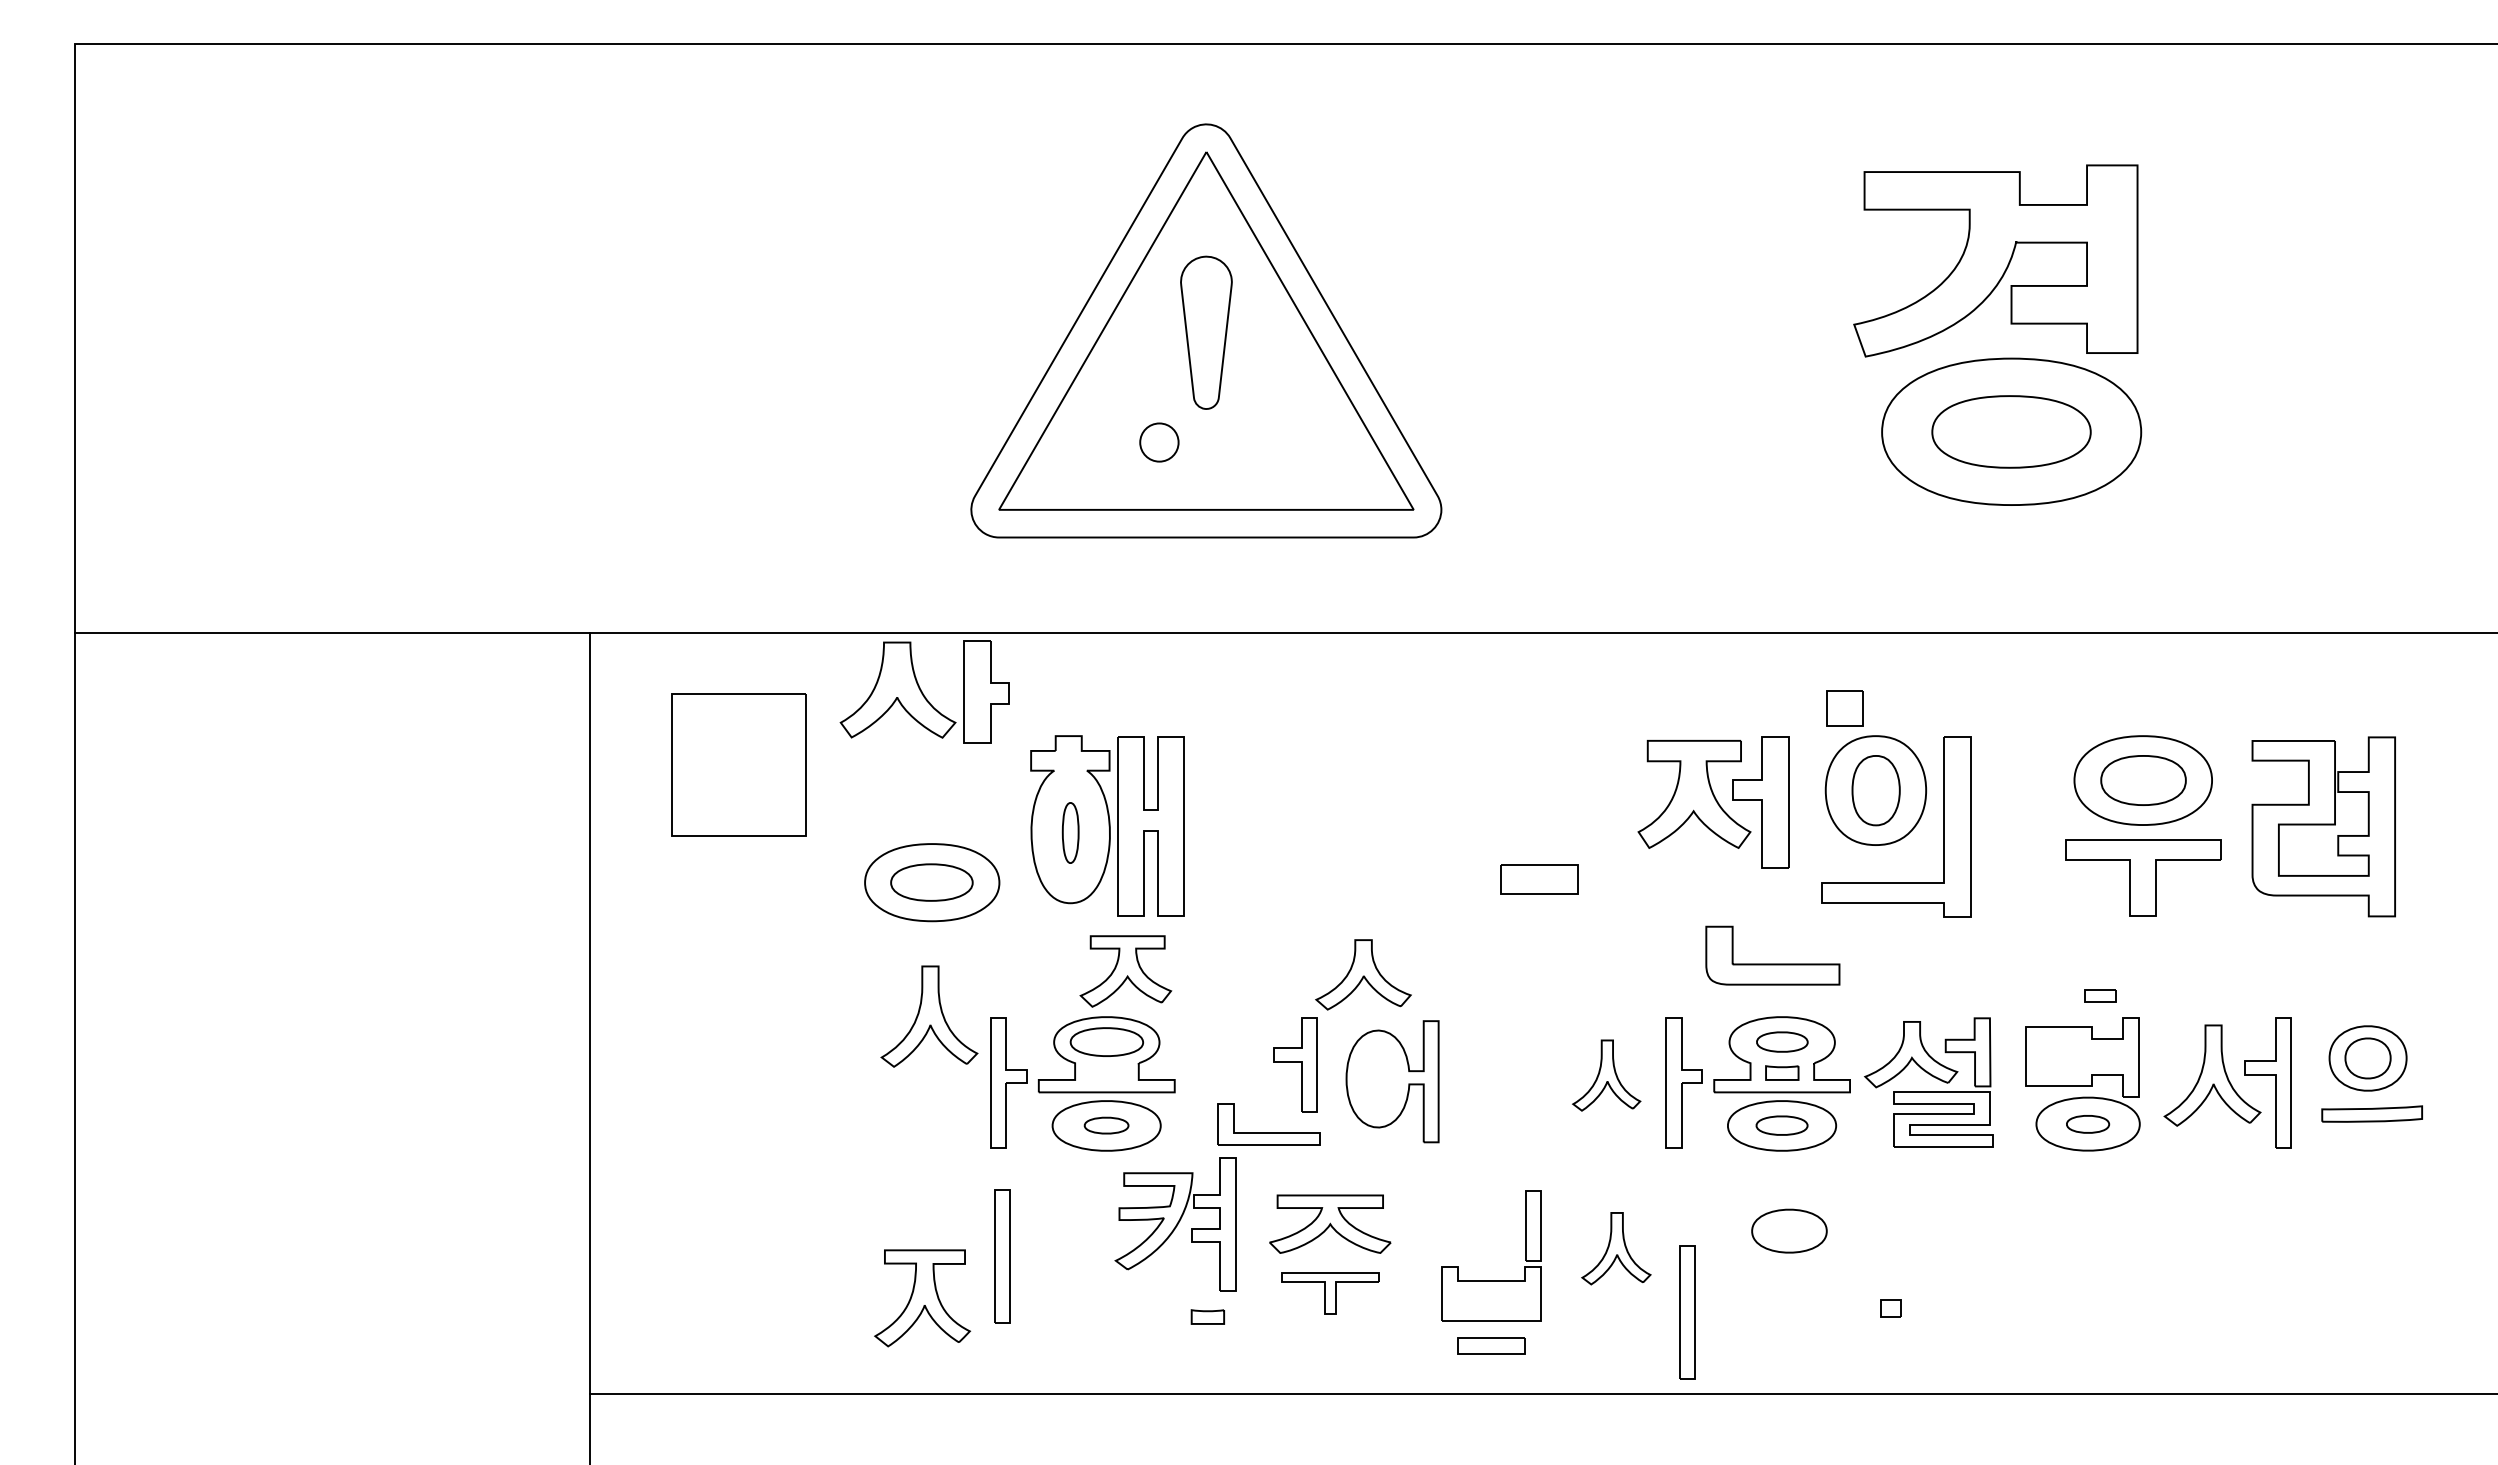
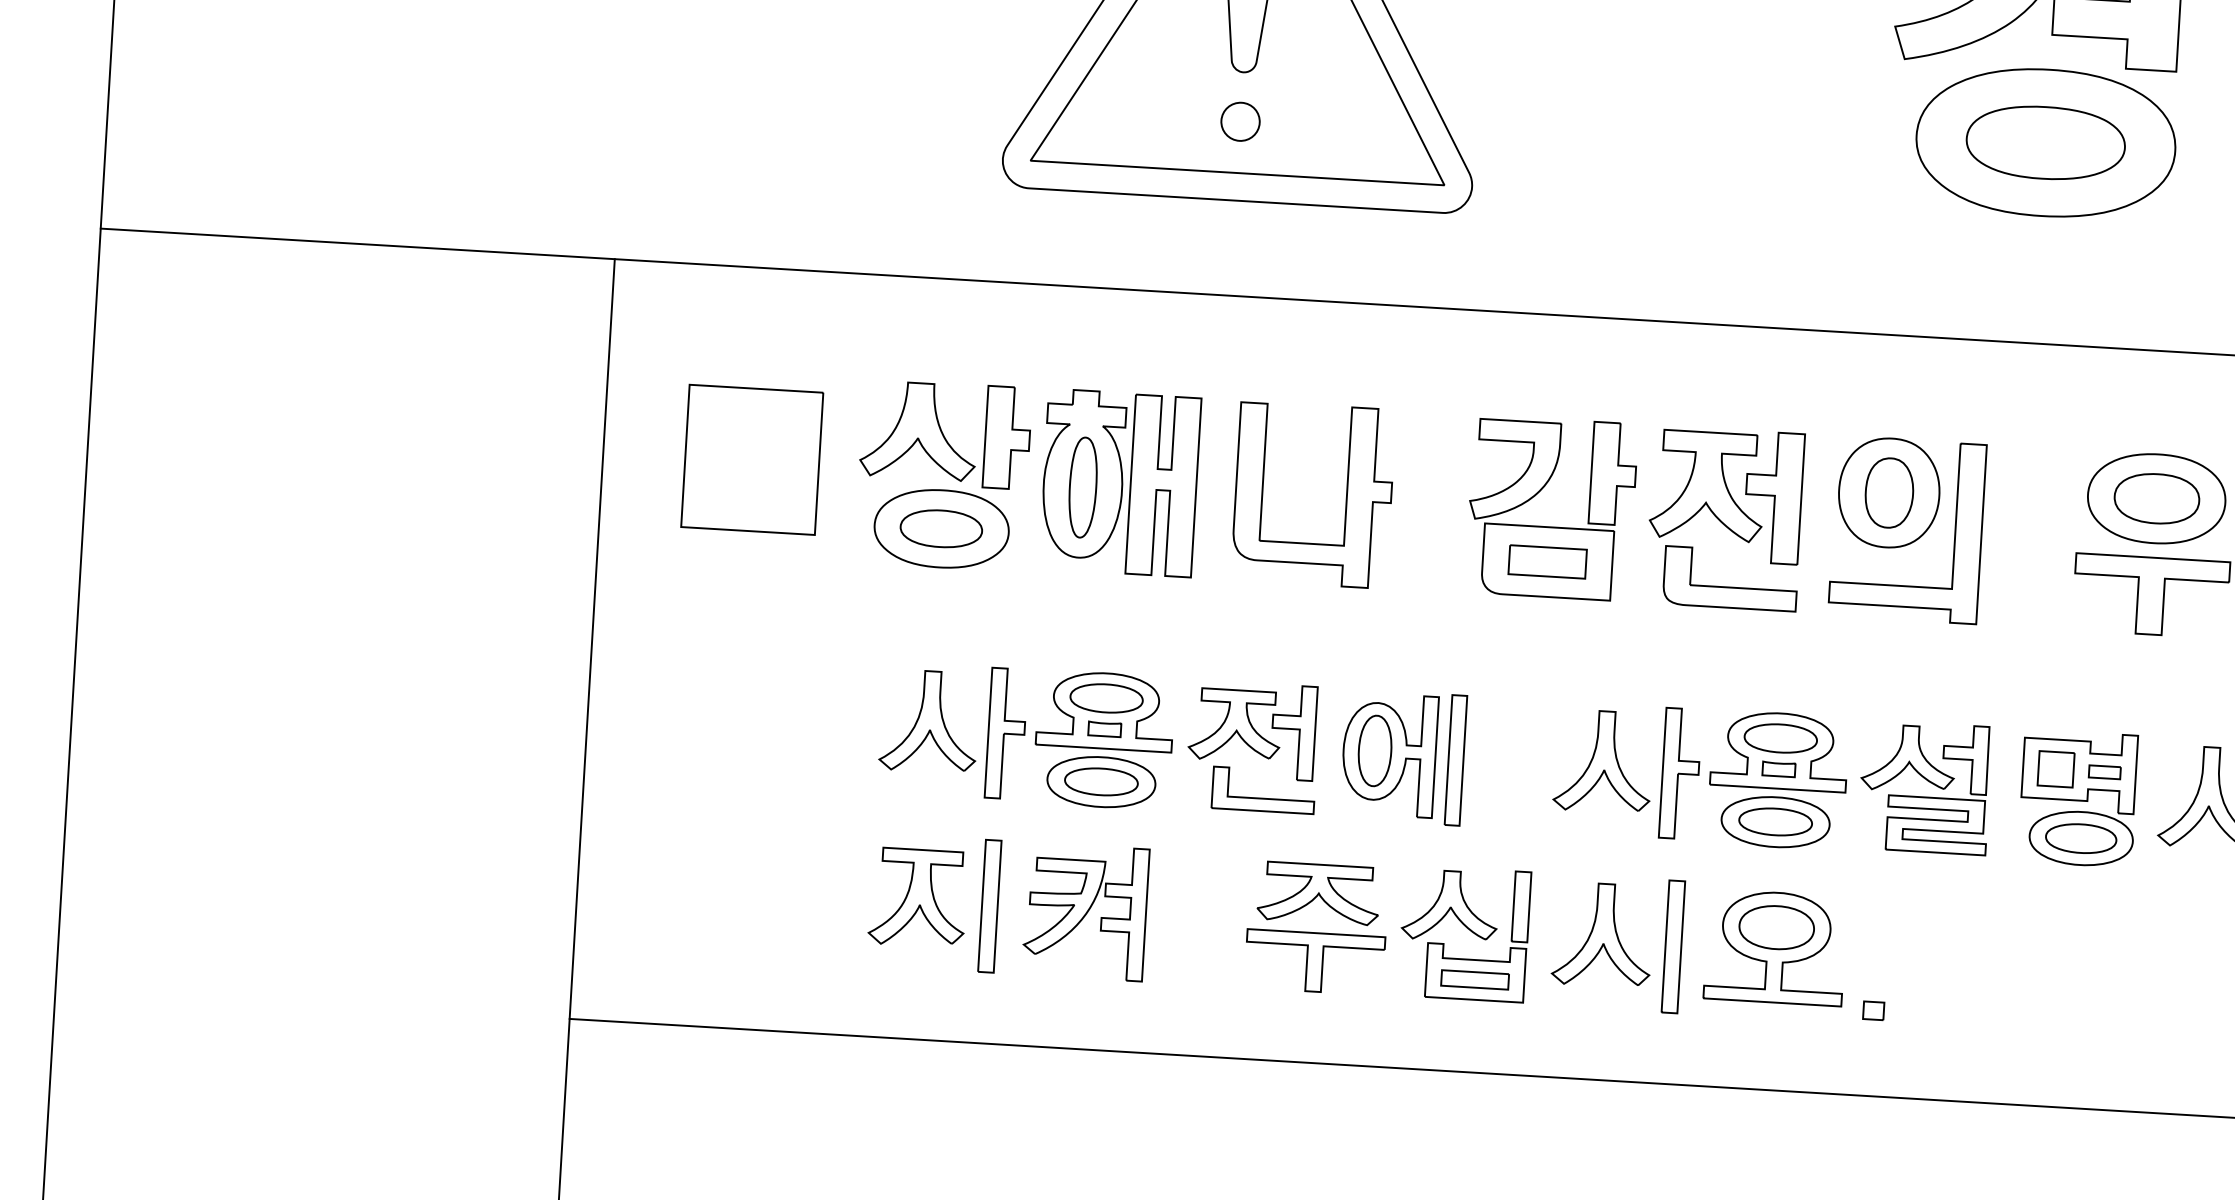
part: (1159, 442) -> (1240, 121), moved
part: (924, 691) -> (945, 433), moved
part: (1844, 708) -> (2055, 769), moved
part: (738, 764) -> (751, 459), moved
part: (1333, 826) -> (1345, 496), added
part: (1070, 832) -> (1082, 487), size x1.67
part: (1539, 844) -> (1550, 526), added
part: (1772, 963) -> (1729, 586), moved
part: (1125, 971) -> (1234, 725), moved
part: (1363, 974) -> (1450, 905), moved
part: (2100, 995) -> (2104, 772), moved
part: (929, 1016) -> (929, 721), moved
part: (1782, 1041) -> (1781, 737), size x1.43
part: (1606, 1075) -> (1603, 761), size x1.43
part: (1377, 1078) -> (1374, 750), added
part: (1459, 1082) -> (1456, 759), added
part: (2087, 1124) -> (2080, 838), size x1.67
part: (1106, 1125) -> (1101, 781), size x1.67
part: (1781, 1125) -> (1775, 821), size x1.43
part: (1175, 1224) -> (1085, 911), moved
part: (1616, 1248) -> (1603, 934), size x1.43
part: (1789, 1250) -> (1775, 946), added
part: (1329, 1293) -> (1313, 962), size x1.43
part: (922, 1298) -> (918, 898), moved
part: (1687, 1312) -> (1673, 946), moved
part: (1207, 1316) -> (1104, 728), moved
part: (1491, 1345) -> (1475, 979), moved

